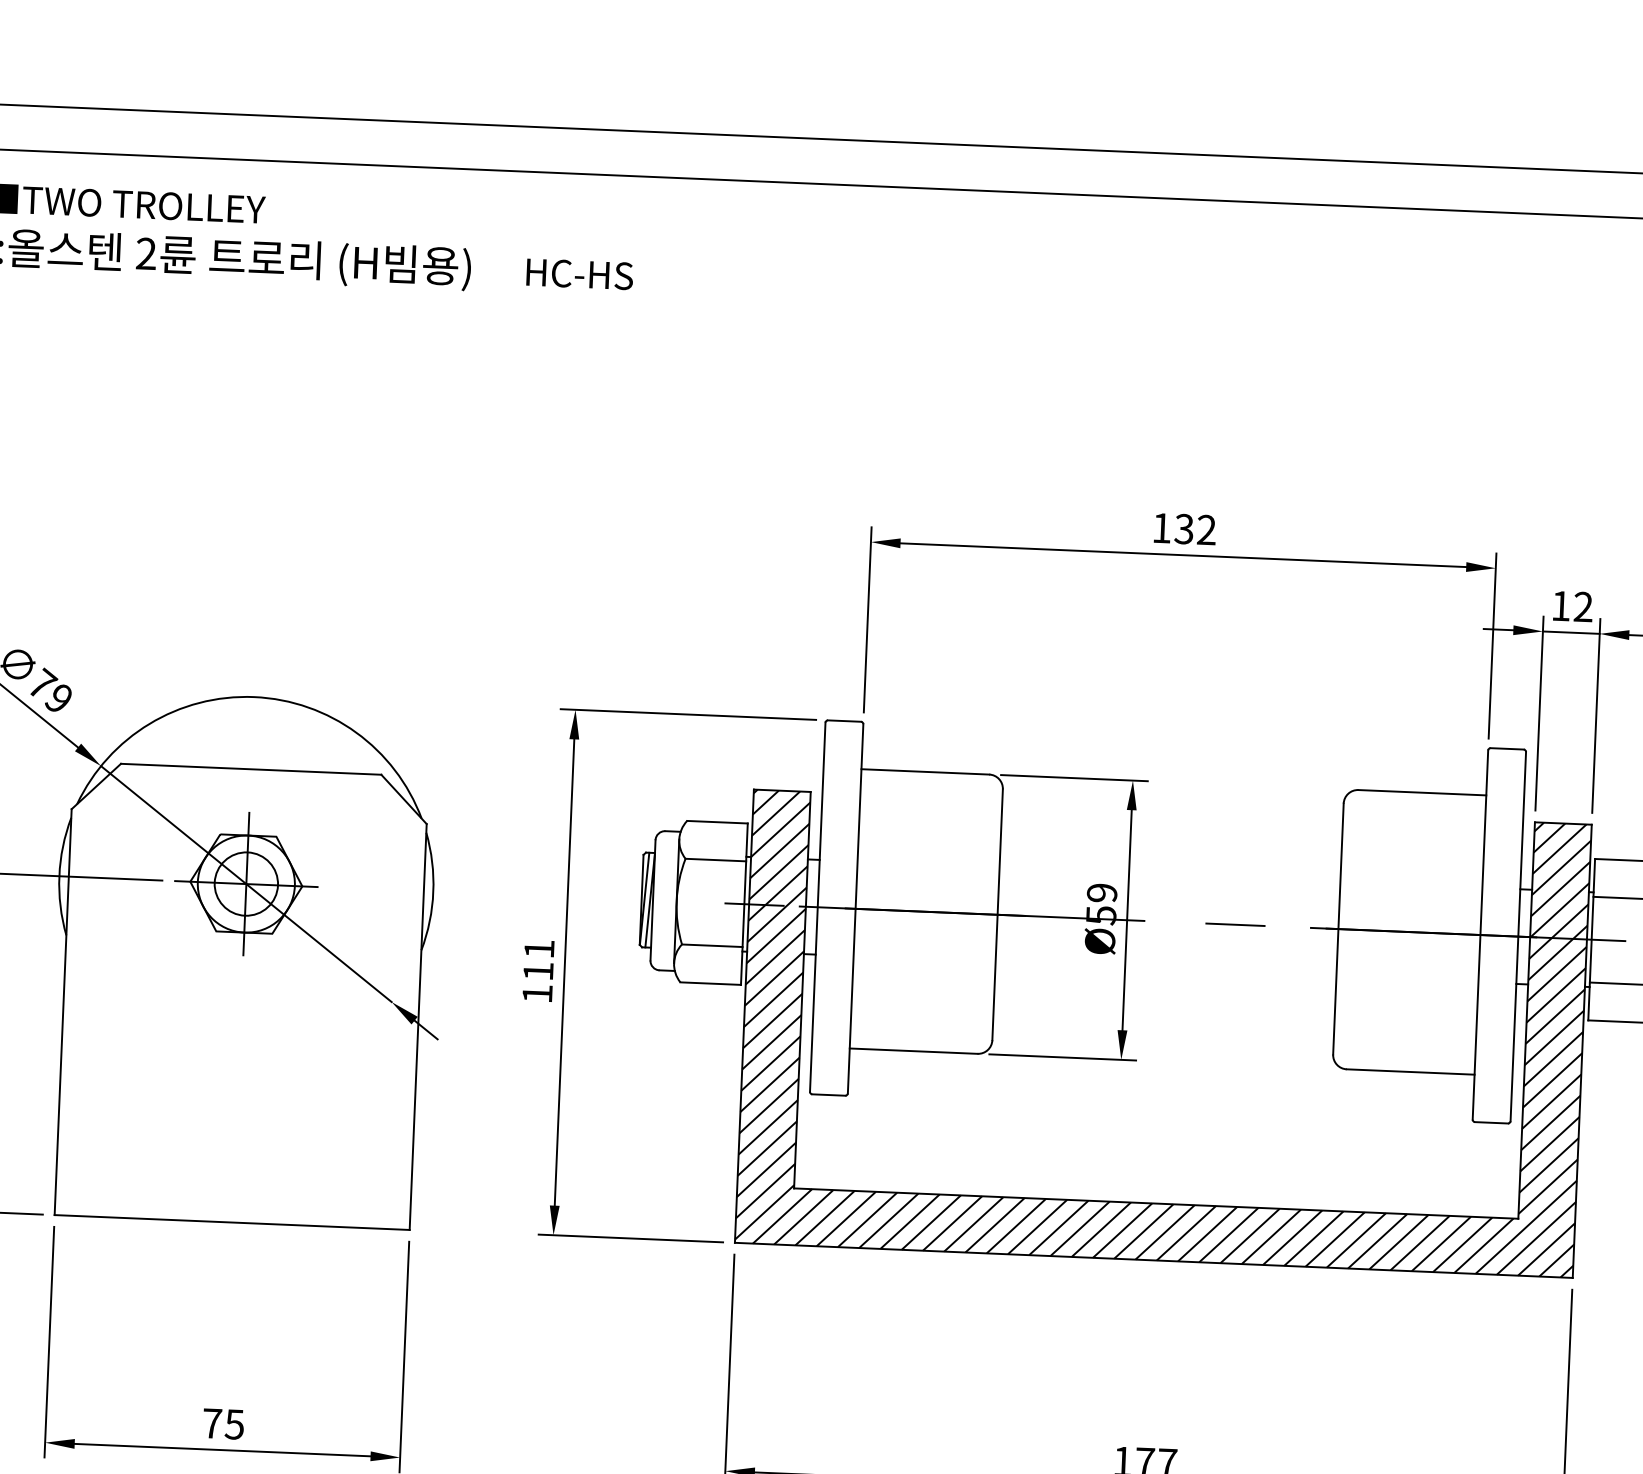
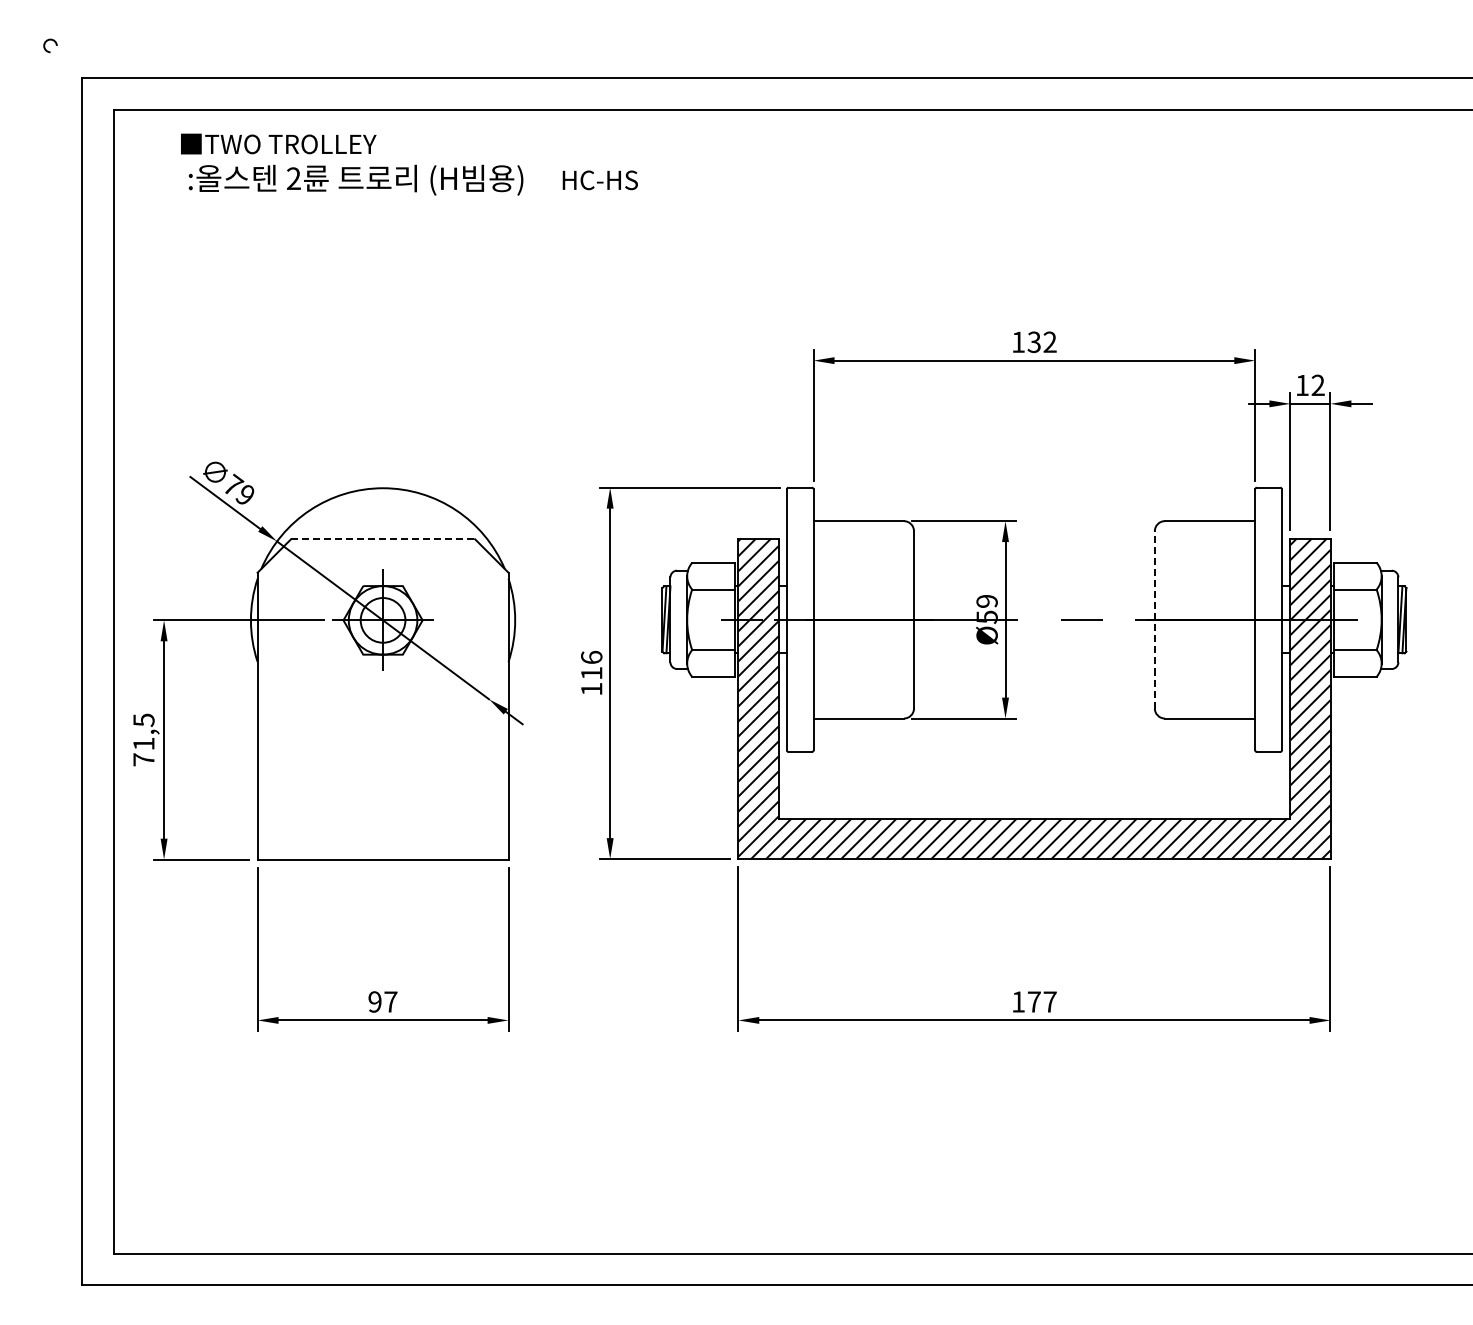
line: (251, 769) -> (383, 539), solid -> dashed
line: (1337, 928) -> (1154, 619), solid -> dashed
text: (539, 947) -> (591, 656), 111 -> 116
text: (222, 1423) -> (382, 1001), 75 -> 97

